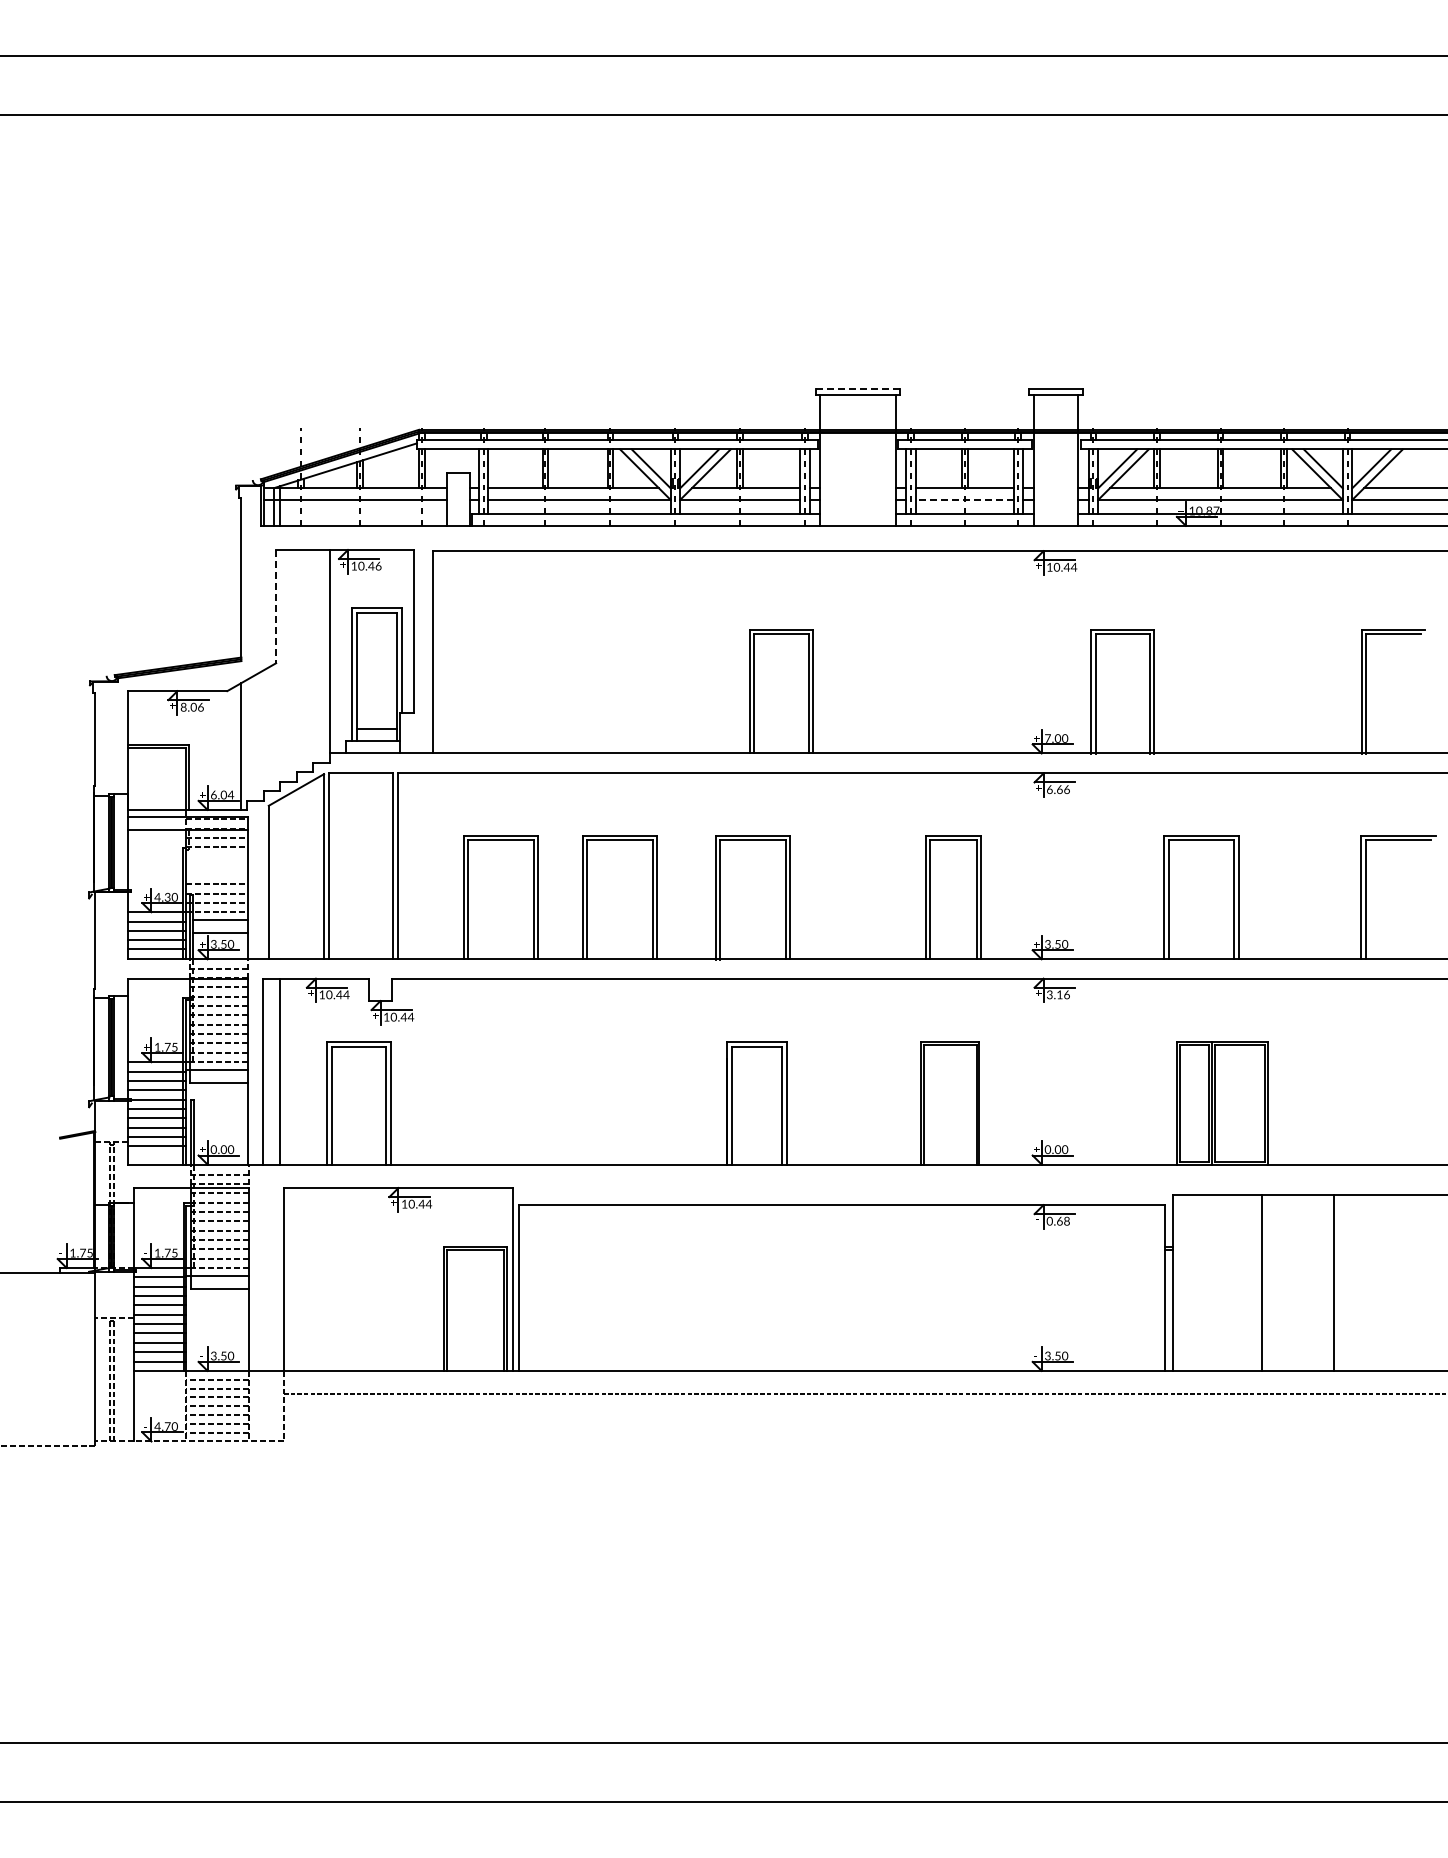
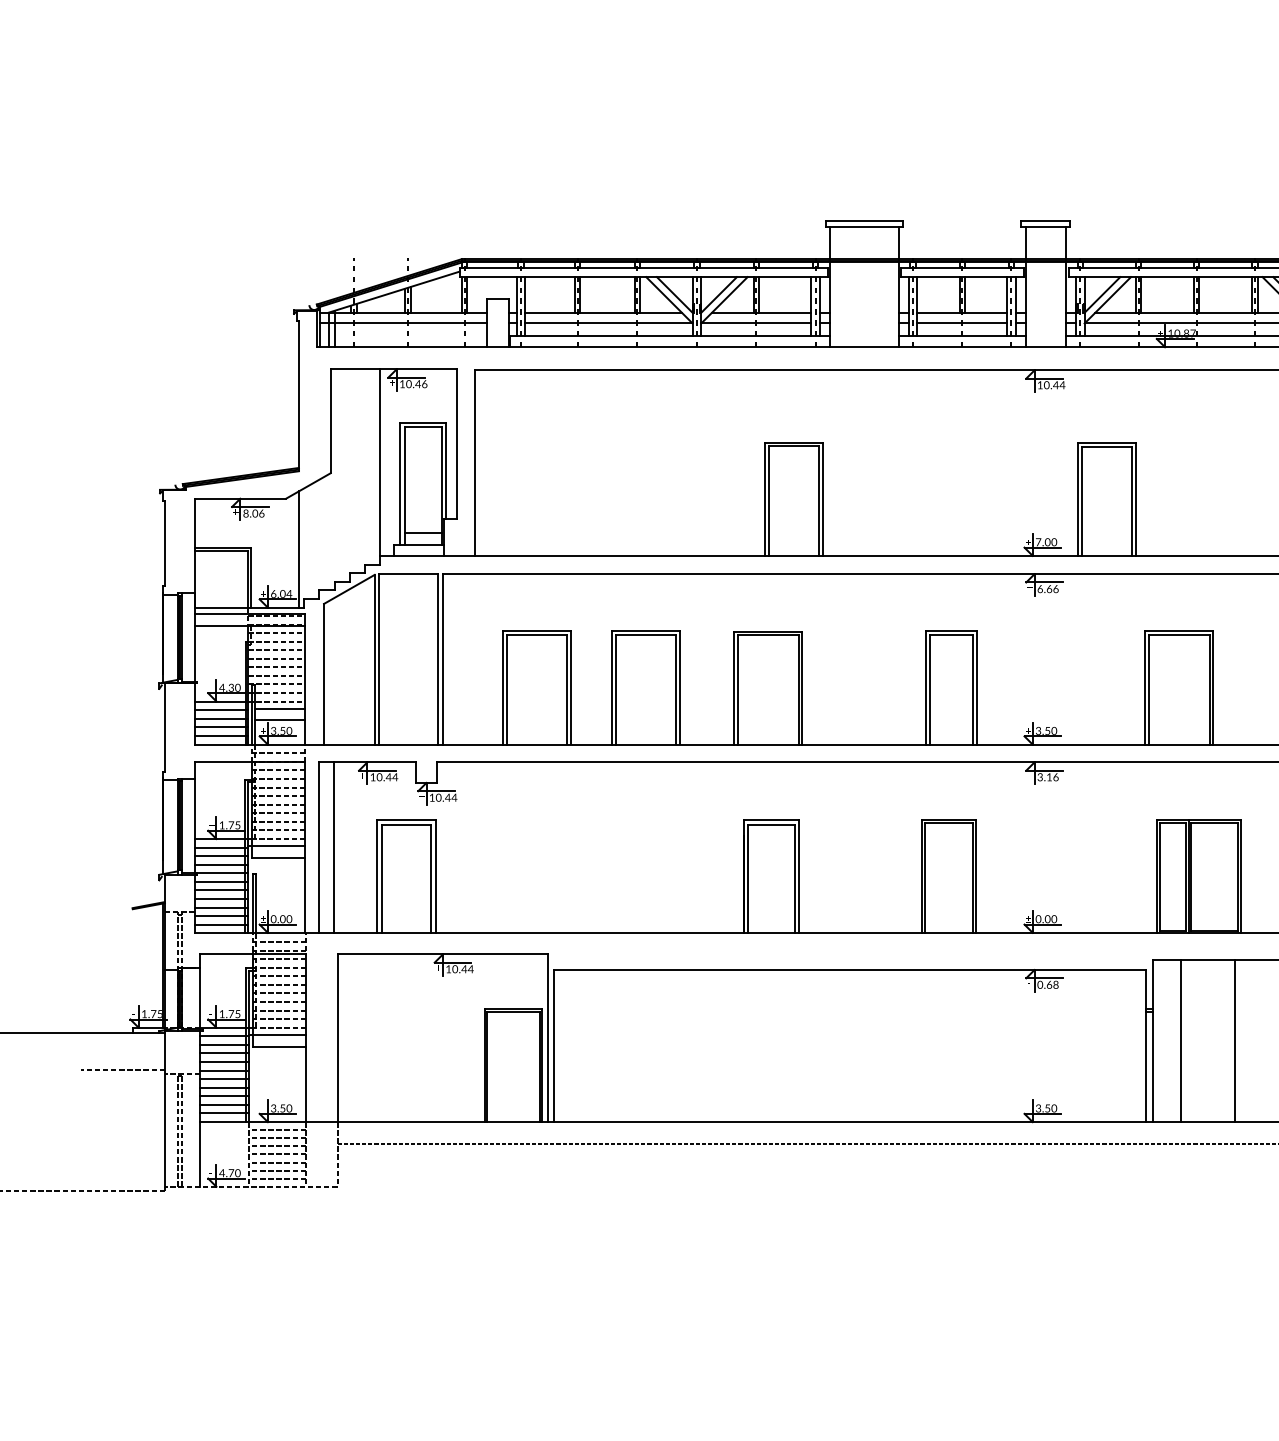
line: (858, 388) -> (864, 221), dashed -> solid
line: (964, 500) -> (962, 323), dashed -> solid
line: (276, 606) -> (331, 421), dashed -> solid
line: (217, 856) -> (277, 650), added
line: (217, 865) -> (277, 658), added
line: (217, 875) -> (277, 667), added
line: (156, 1155) -> (221, 924), added
line: (1203, 1282) -> (1181, 1041), added
line: (49, 1313) -> (122, 1069), added

